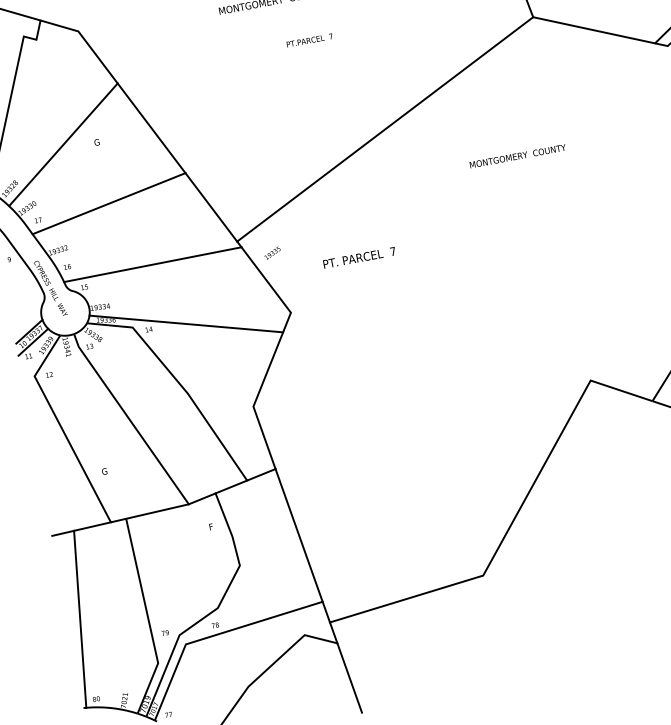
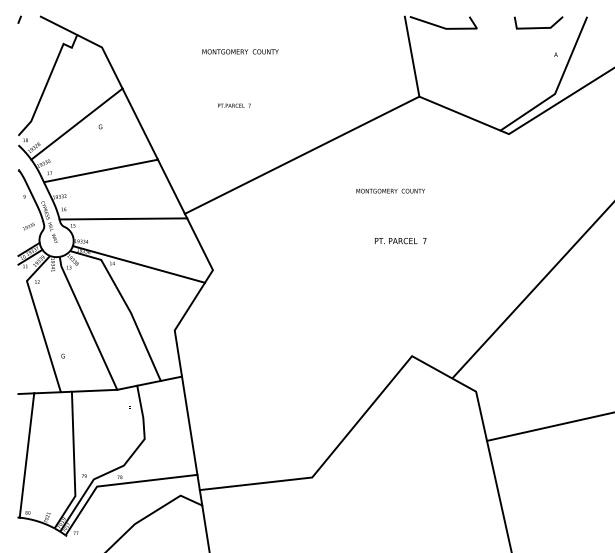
text: (309, 40) -> (234, 105), moved
text: (271, 253) -> (28, 226), moved
text: (359, 257) -> (400, 240), moved

